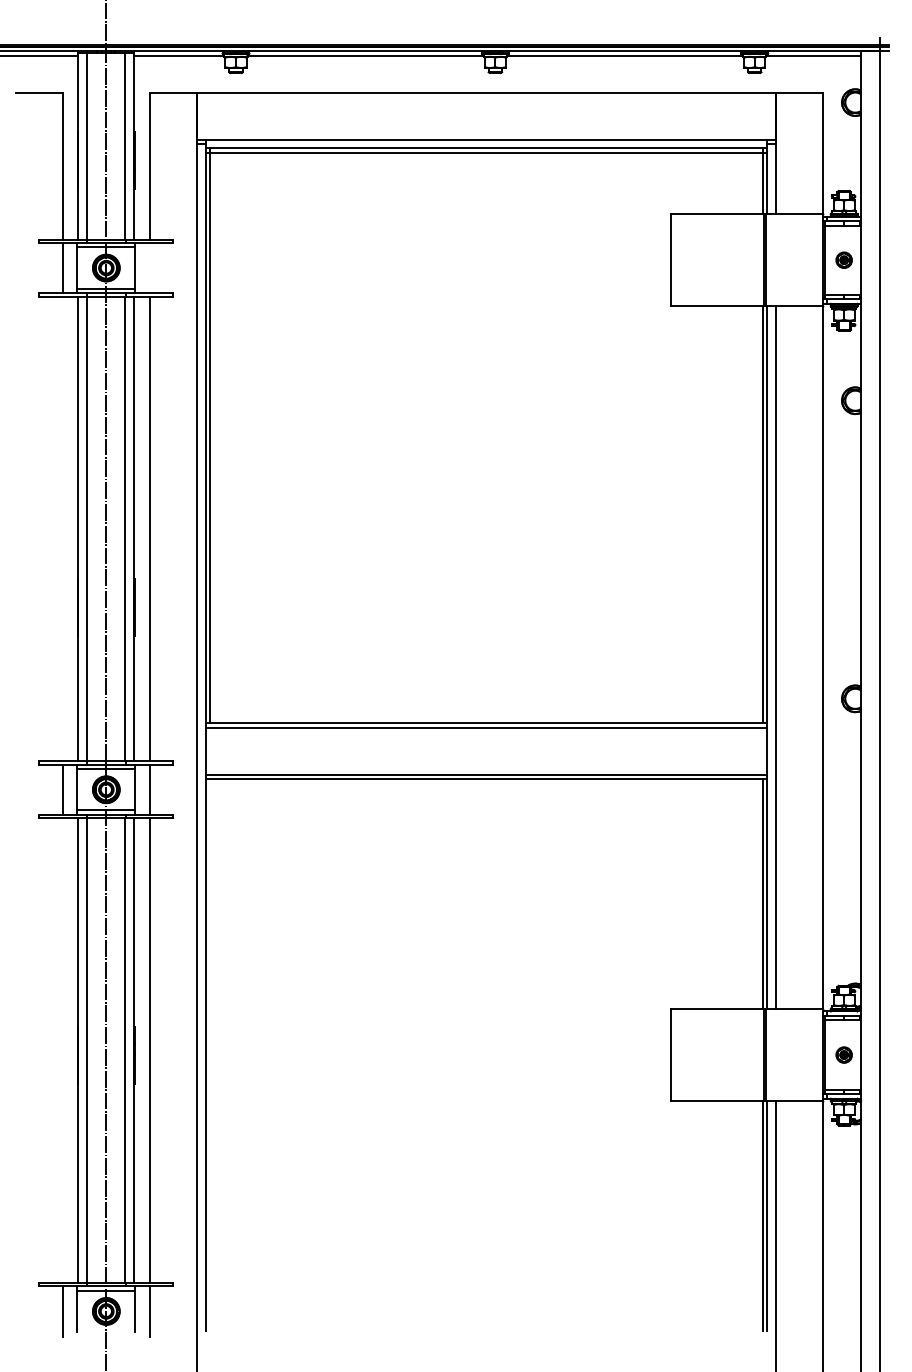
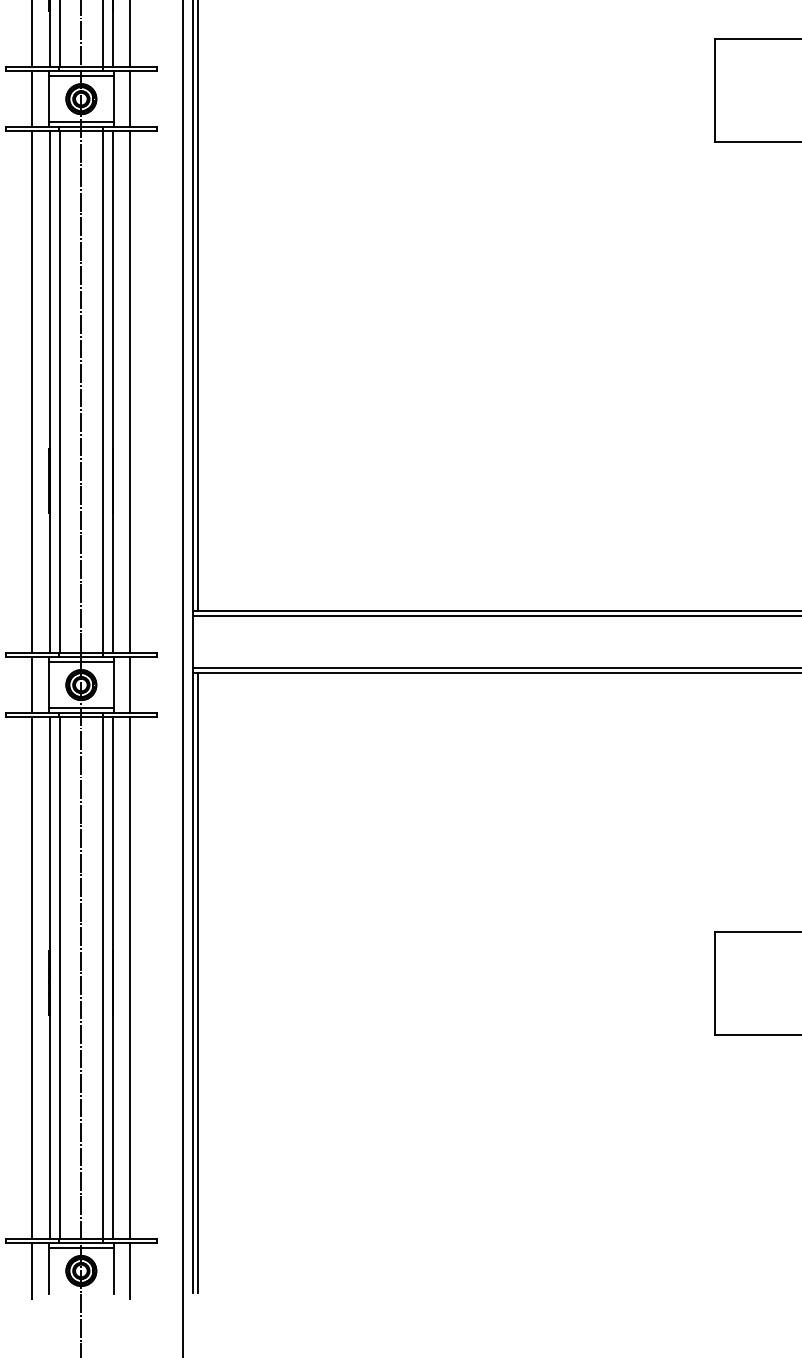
line: (149, 267) -> (129, 98), added
line: (62, 528) -> (32, 391), added
line: (62, 1050) -> (32, 977), added
line: (210, 1054) -> (198, 982), added

